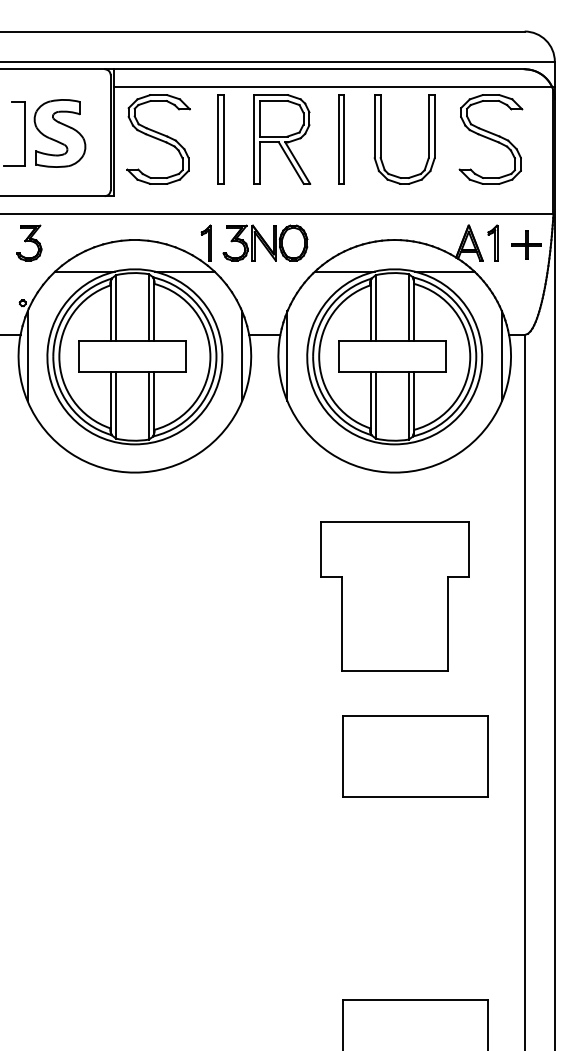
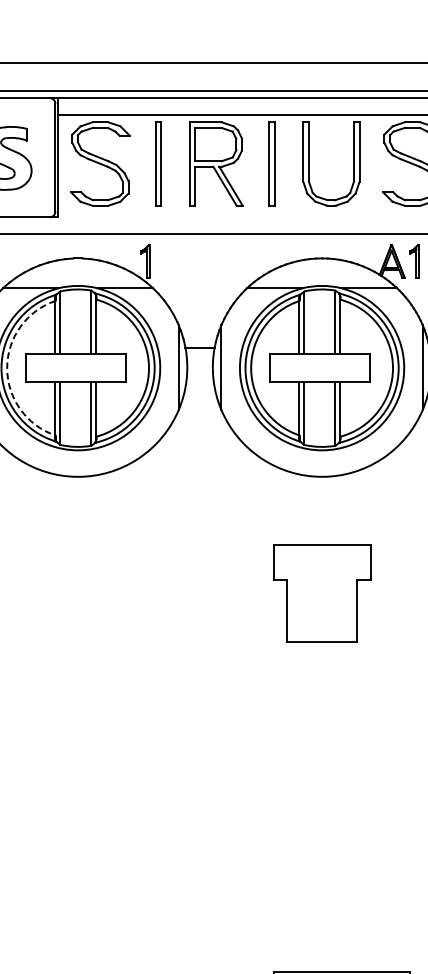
part: (265, 242) -> (200, 260), removed
arc: (59, 356) -> (7, 367), solid -> dashed
part: (394, 596) -> (321, 593), size x0.7
part: (415, 756) -> (341, 743), removed

